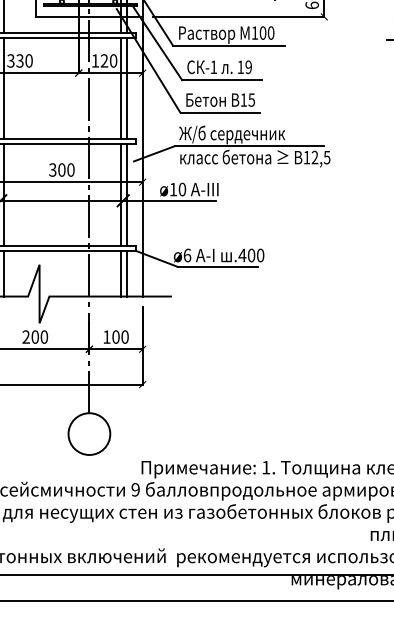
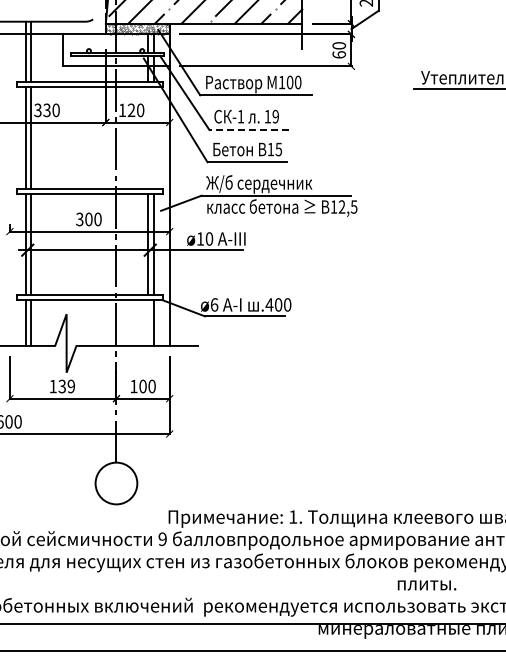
line: (222, 80) -> (249, 129), solid -> dashed
line: (121, 88) -> (148, 137), removed
line: (126, 88) -> (153, 137), removed
line: (121, 273) -> (148, 322), removed
text: (35, 337) -> (62, 386), 200 -> 139

